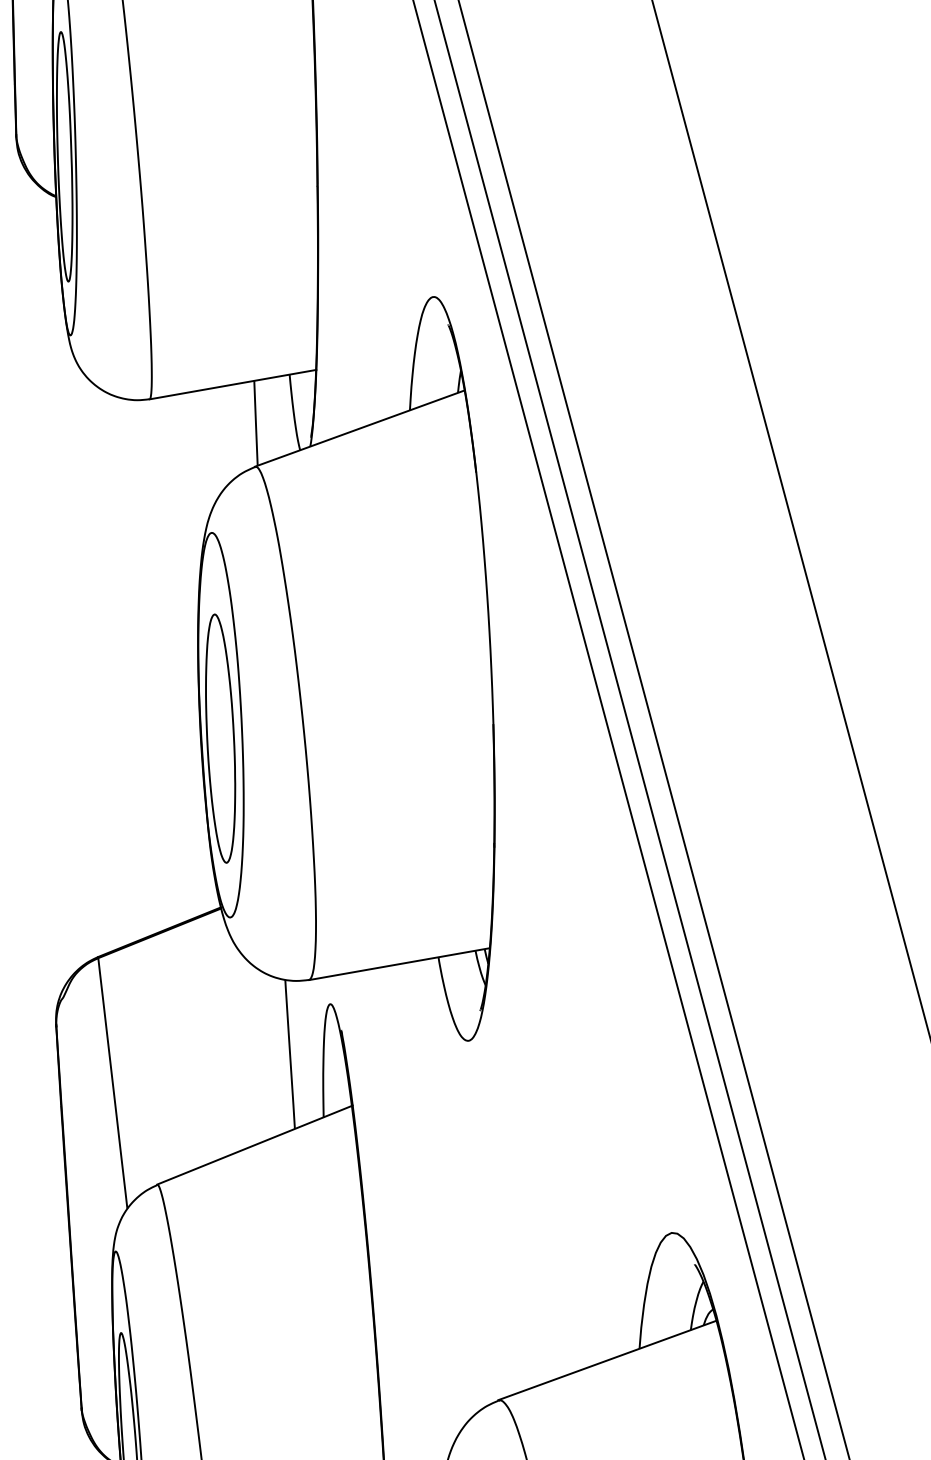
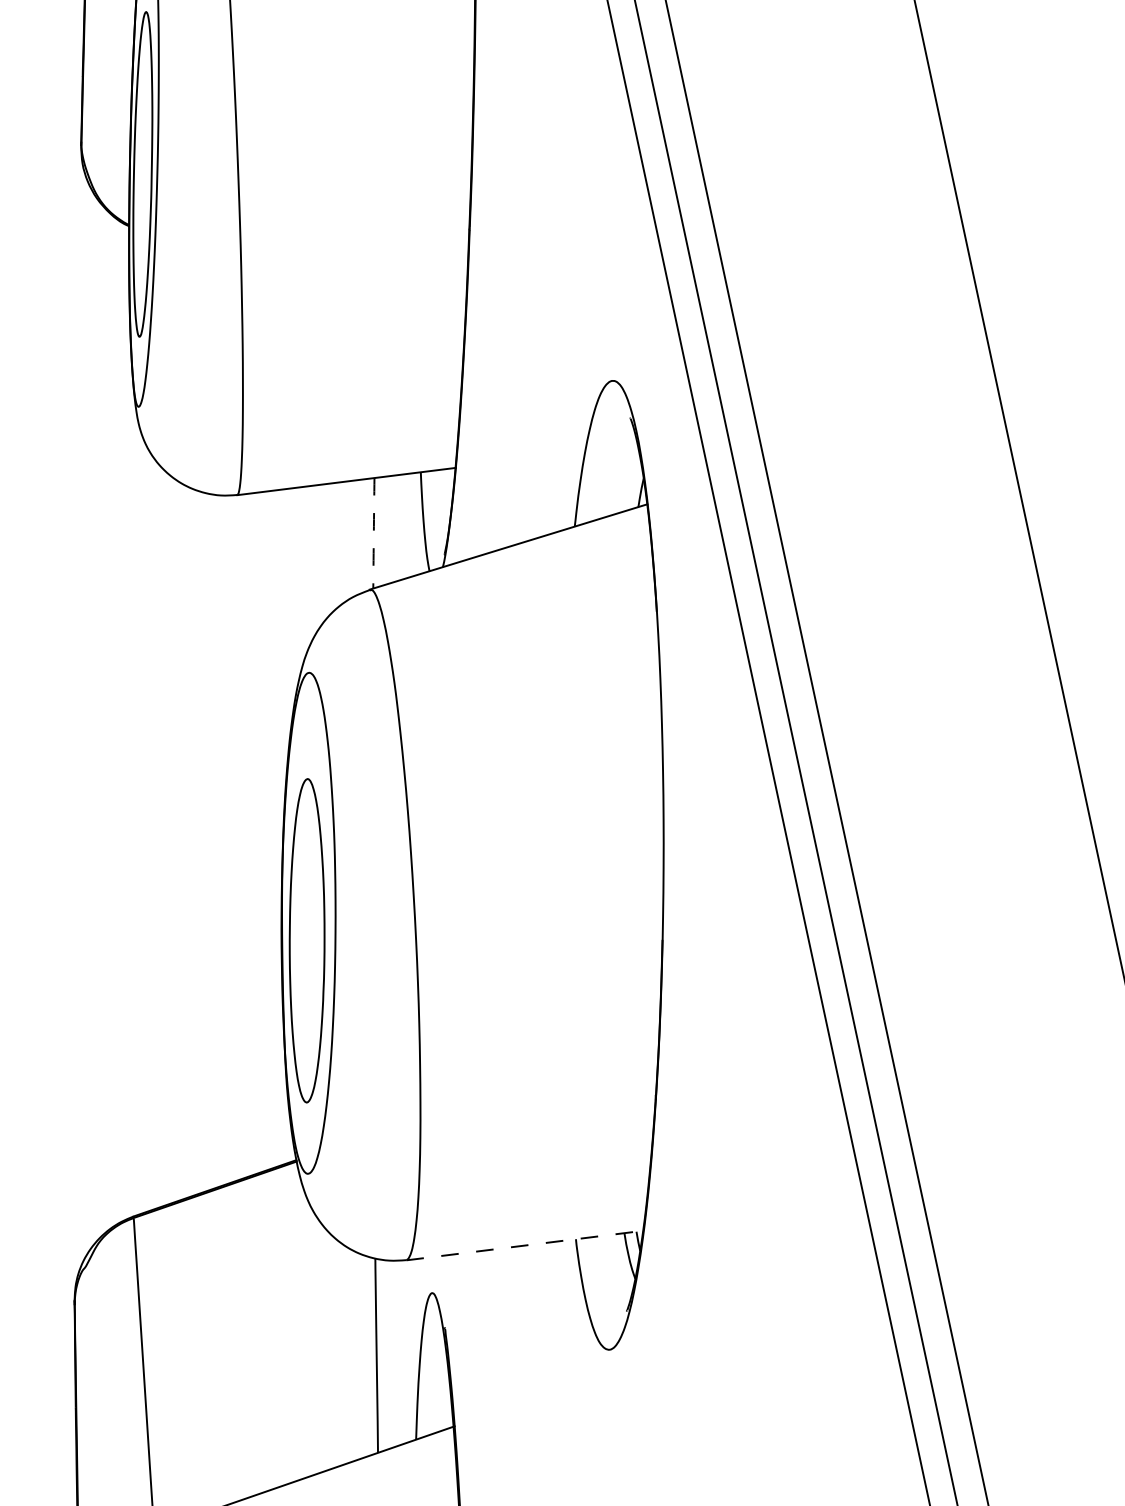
arc: (255, 423) -> (373, 533), solid -> dashed
line: (399, 964) -> (524, 1246), solid -> dashed

